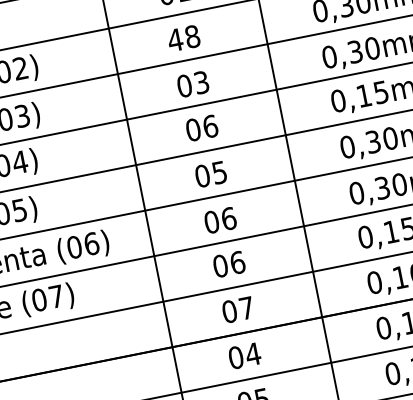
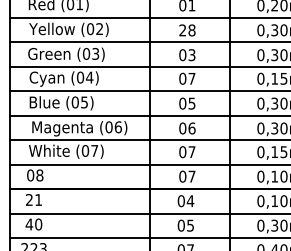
text: (174, 40) -> (182, 30), 48 -> 28
text: (209, 126) -> (191, 78), 06 -> 07
text: (236, 263) -> (191, 152), 06 -> 07

